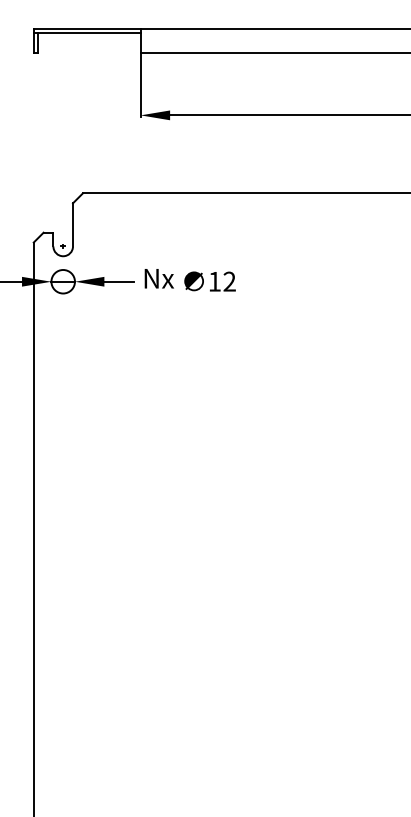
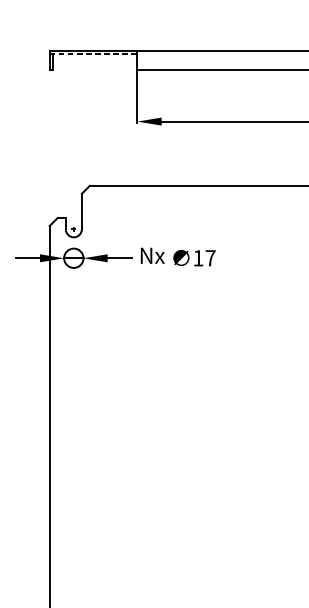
line: (87, 33) -> (93, 54), solid -> dashed
text: (229, 281) -> (210, 258), 12 -> 17

